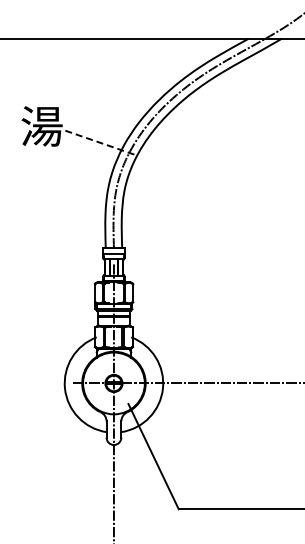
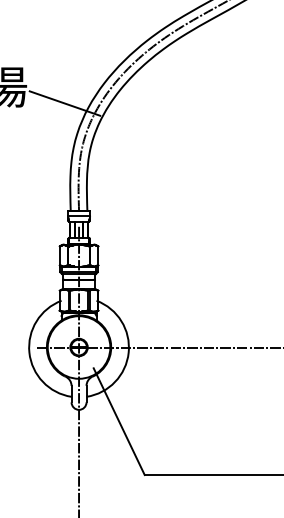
line: (100, 142) -> (65, 103), dashed -> solid

